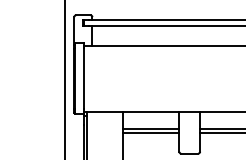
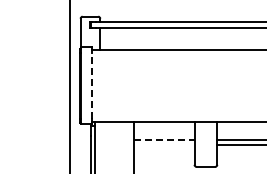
line: (84, 78) -> (91, 85), solid -> dashed
line: (151, 128) -> (164, 139), solid -> dashed
line: (150, 132) -> (163, 144), removed

